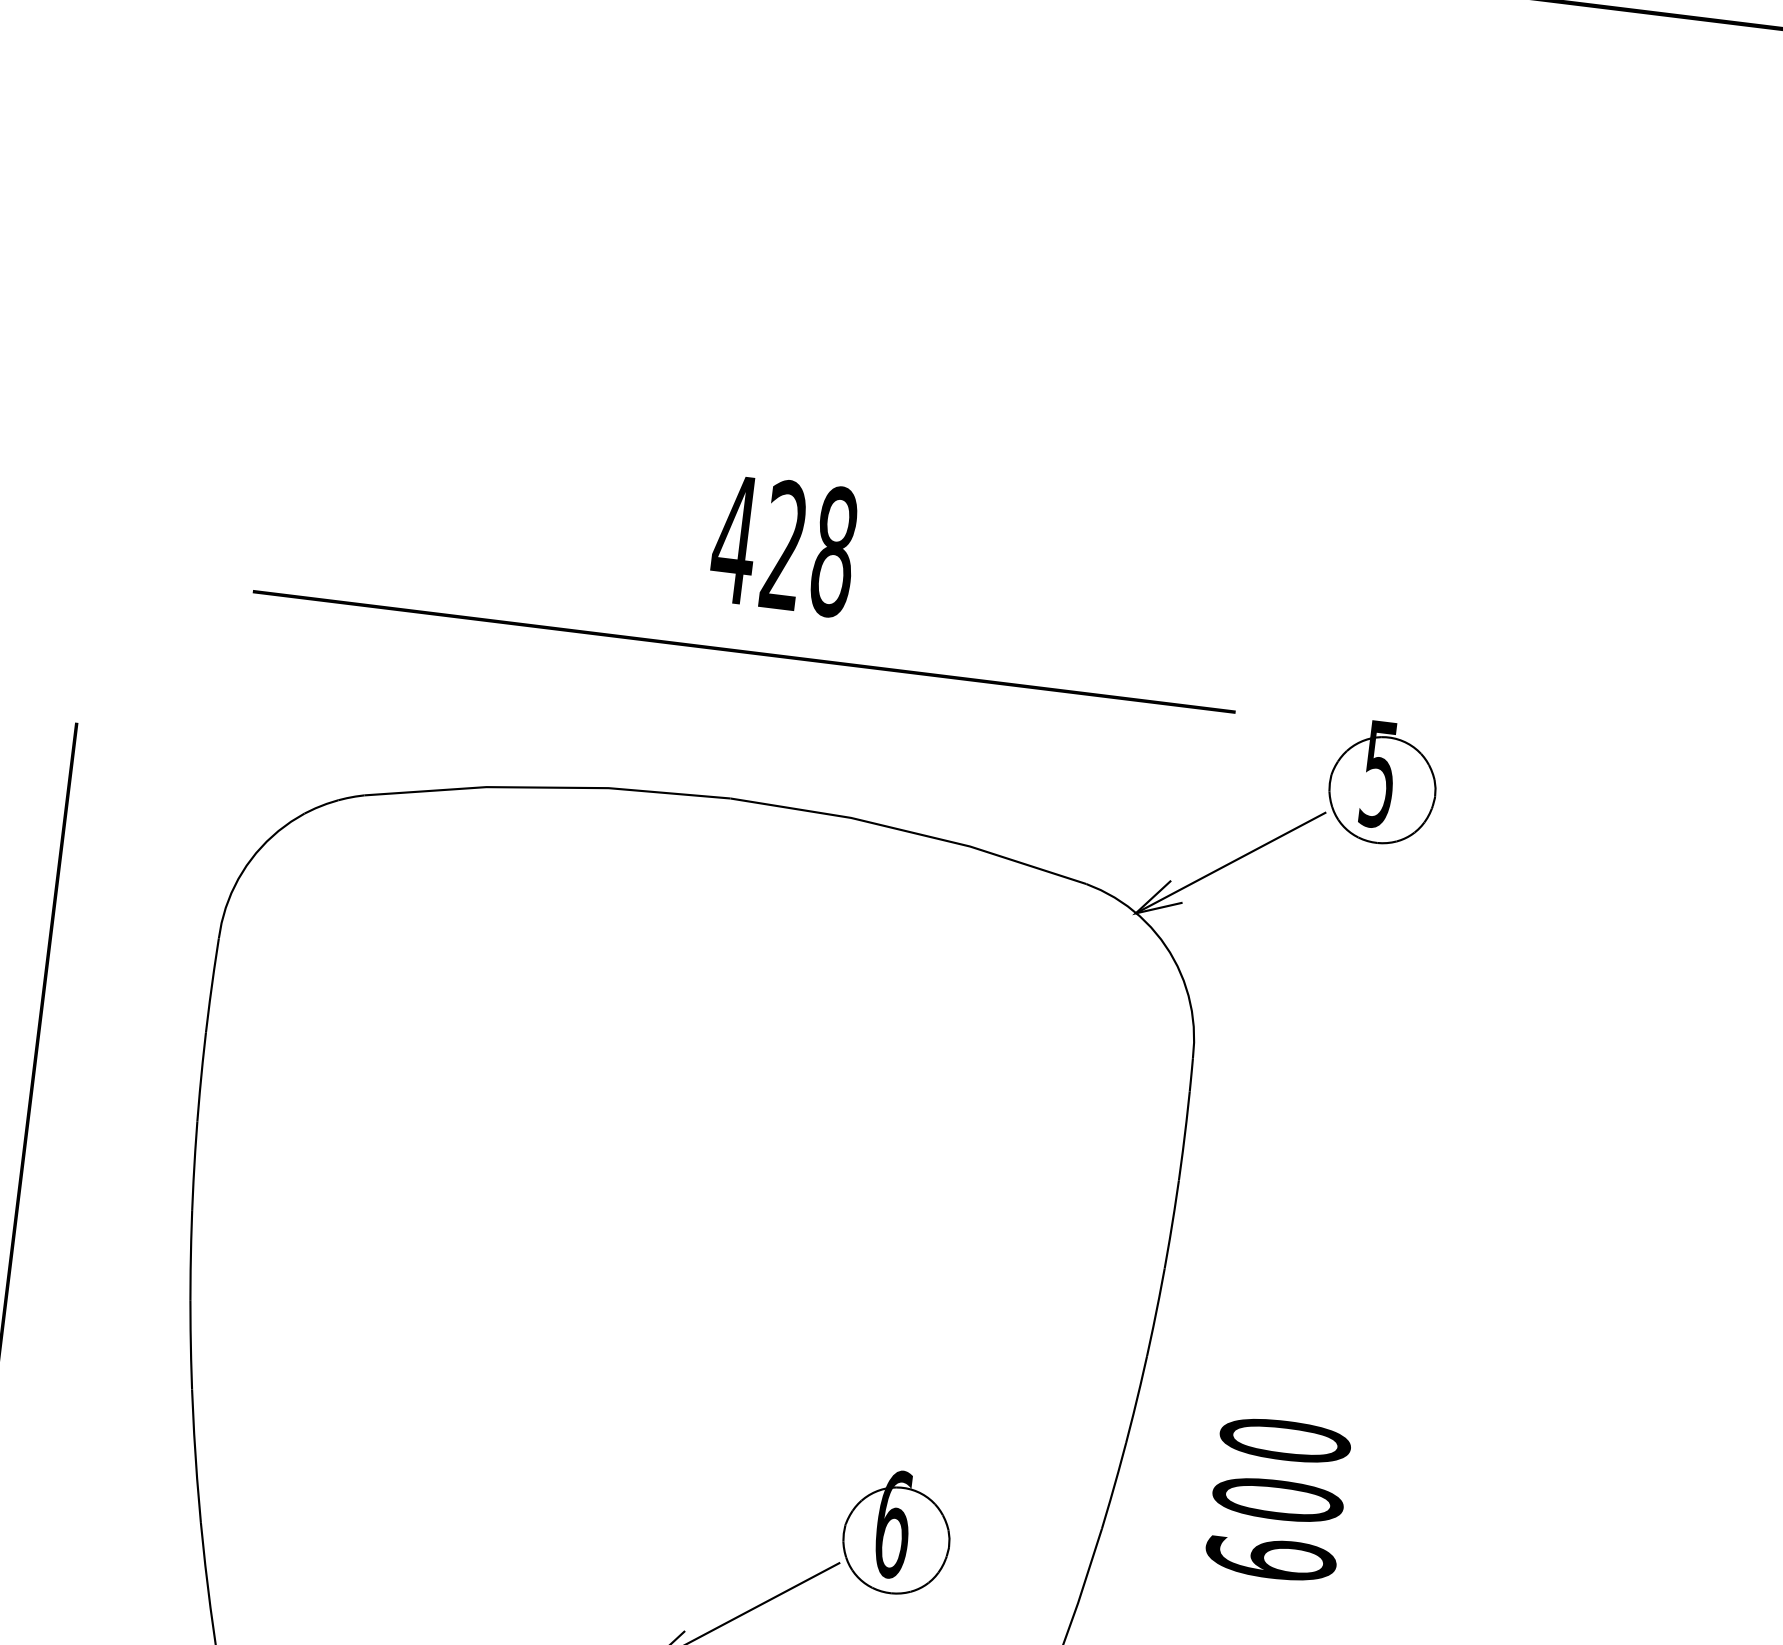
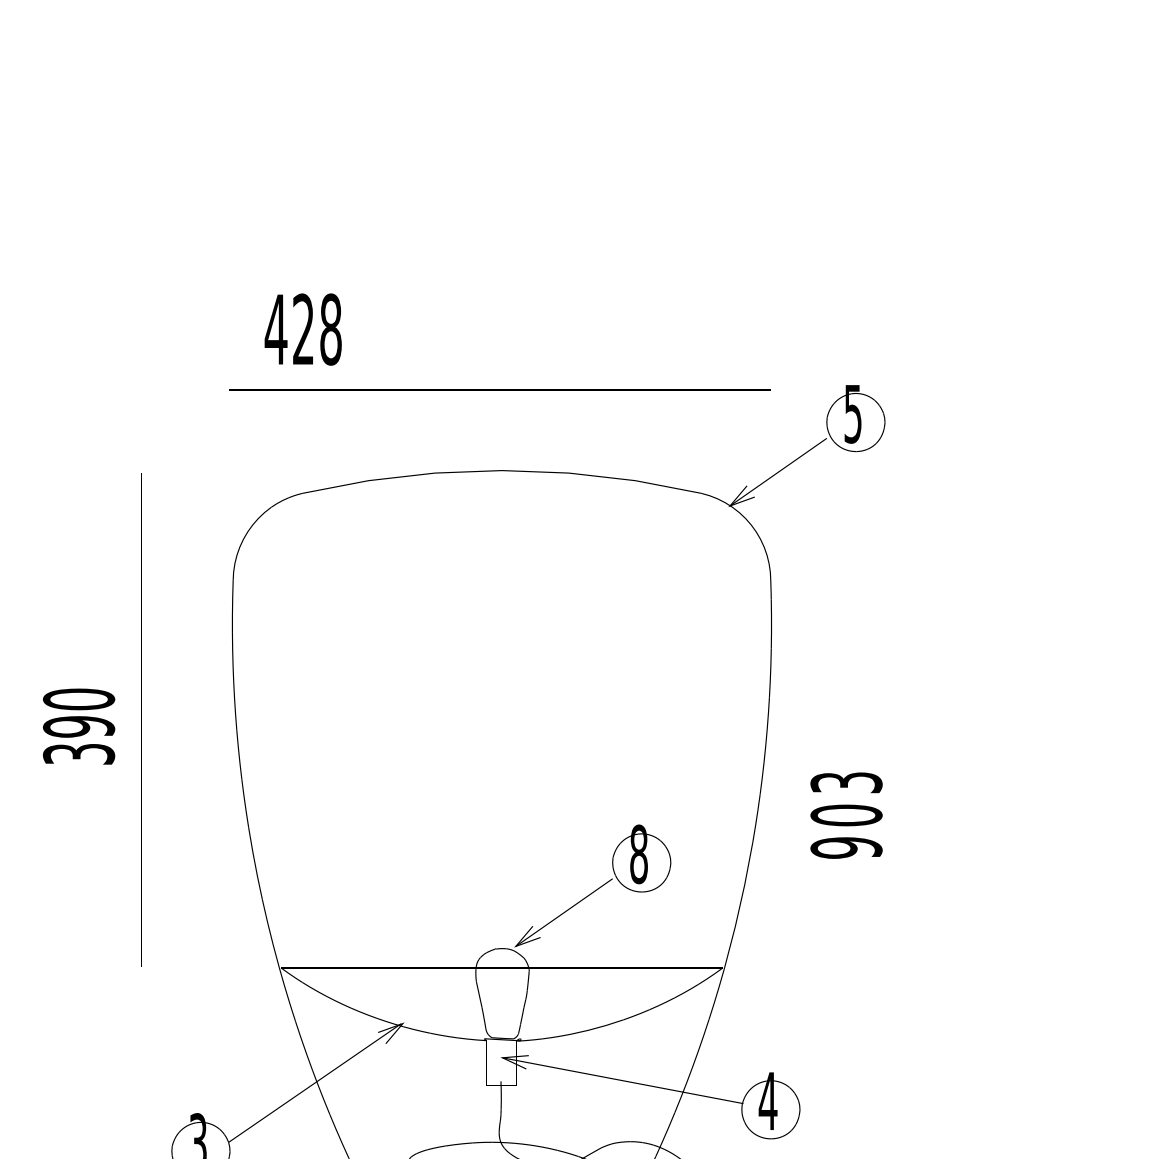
text: (782, 545) -> (302, 329), moved
text: (1285, 1440) -> (846, 782), 0 -> 3
text: (894, 1524) -> (639, 854), 6 -> 8
text: (1270, 1558) -> (846, 847), 6 -> 9

